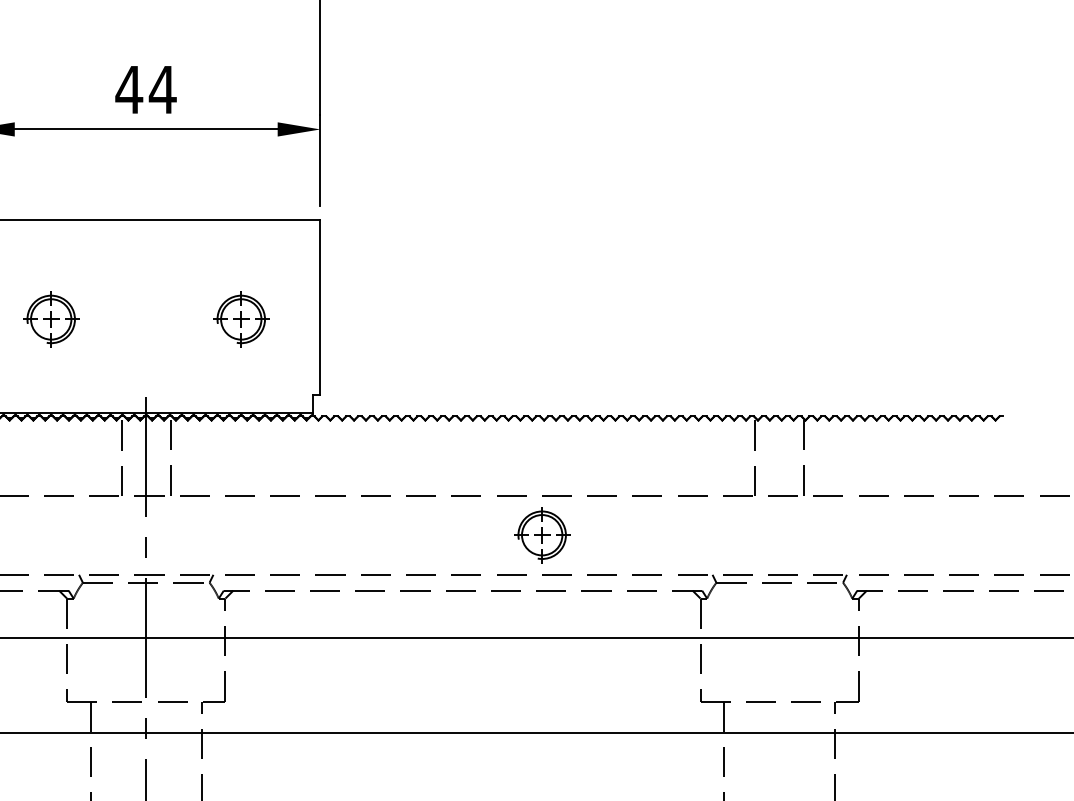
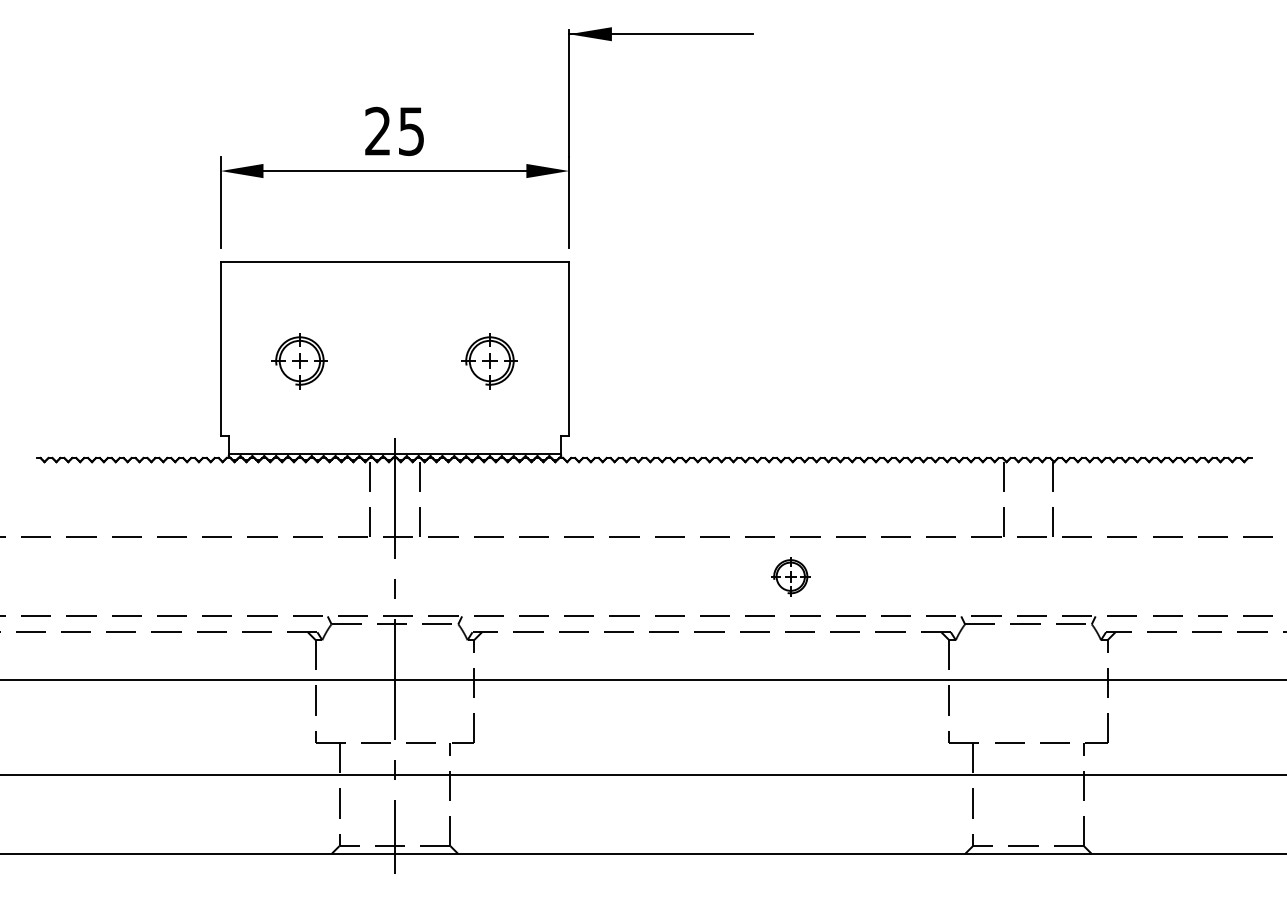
text: (145, 89) -> (394, 131), 44 -> 25
part: (541, 534) -> (790, 576), size x0.7

